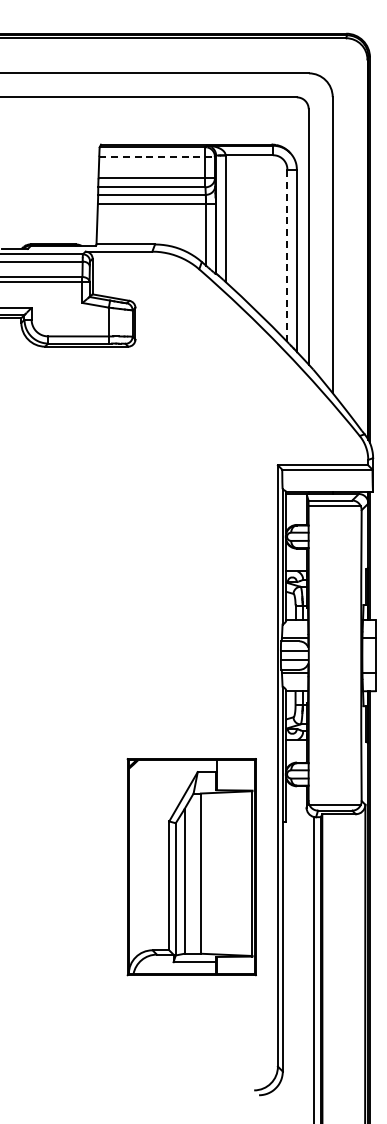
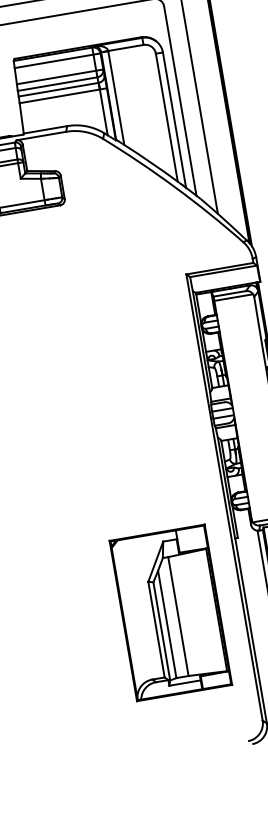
line: (157, 156) -> (57, 60), dashed -> solid
line: (287, 255) -> (166, 117), dashed -> solid
part: (191, 867) -> (170, 613), moved

